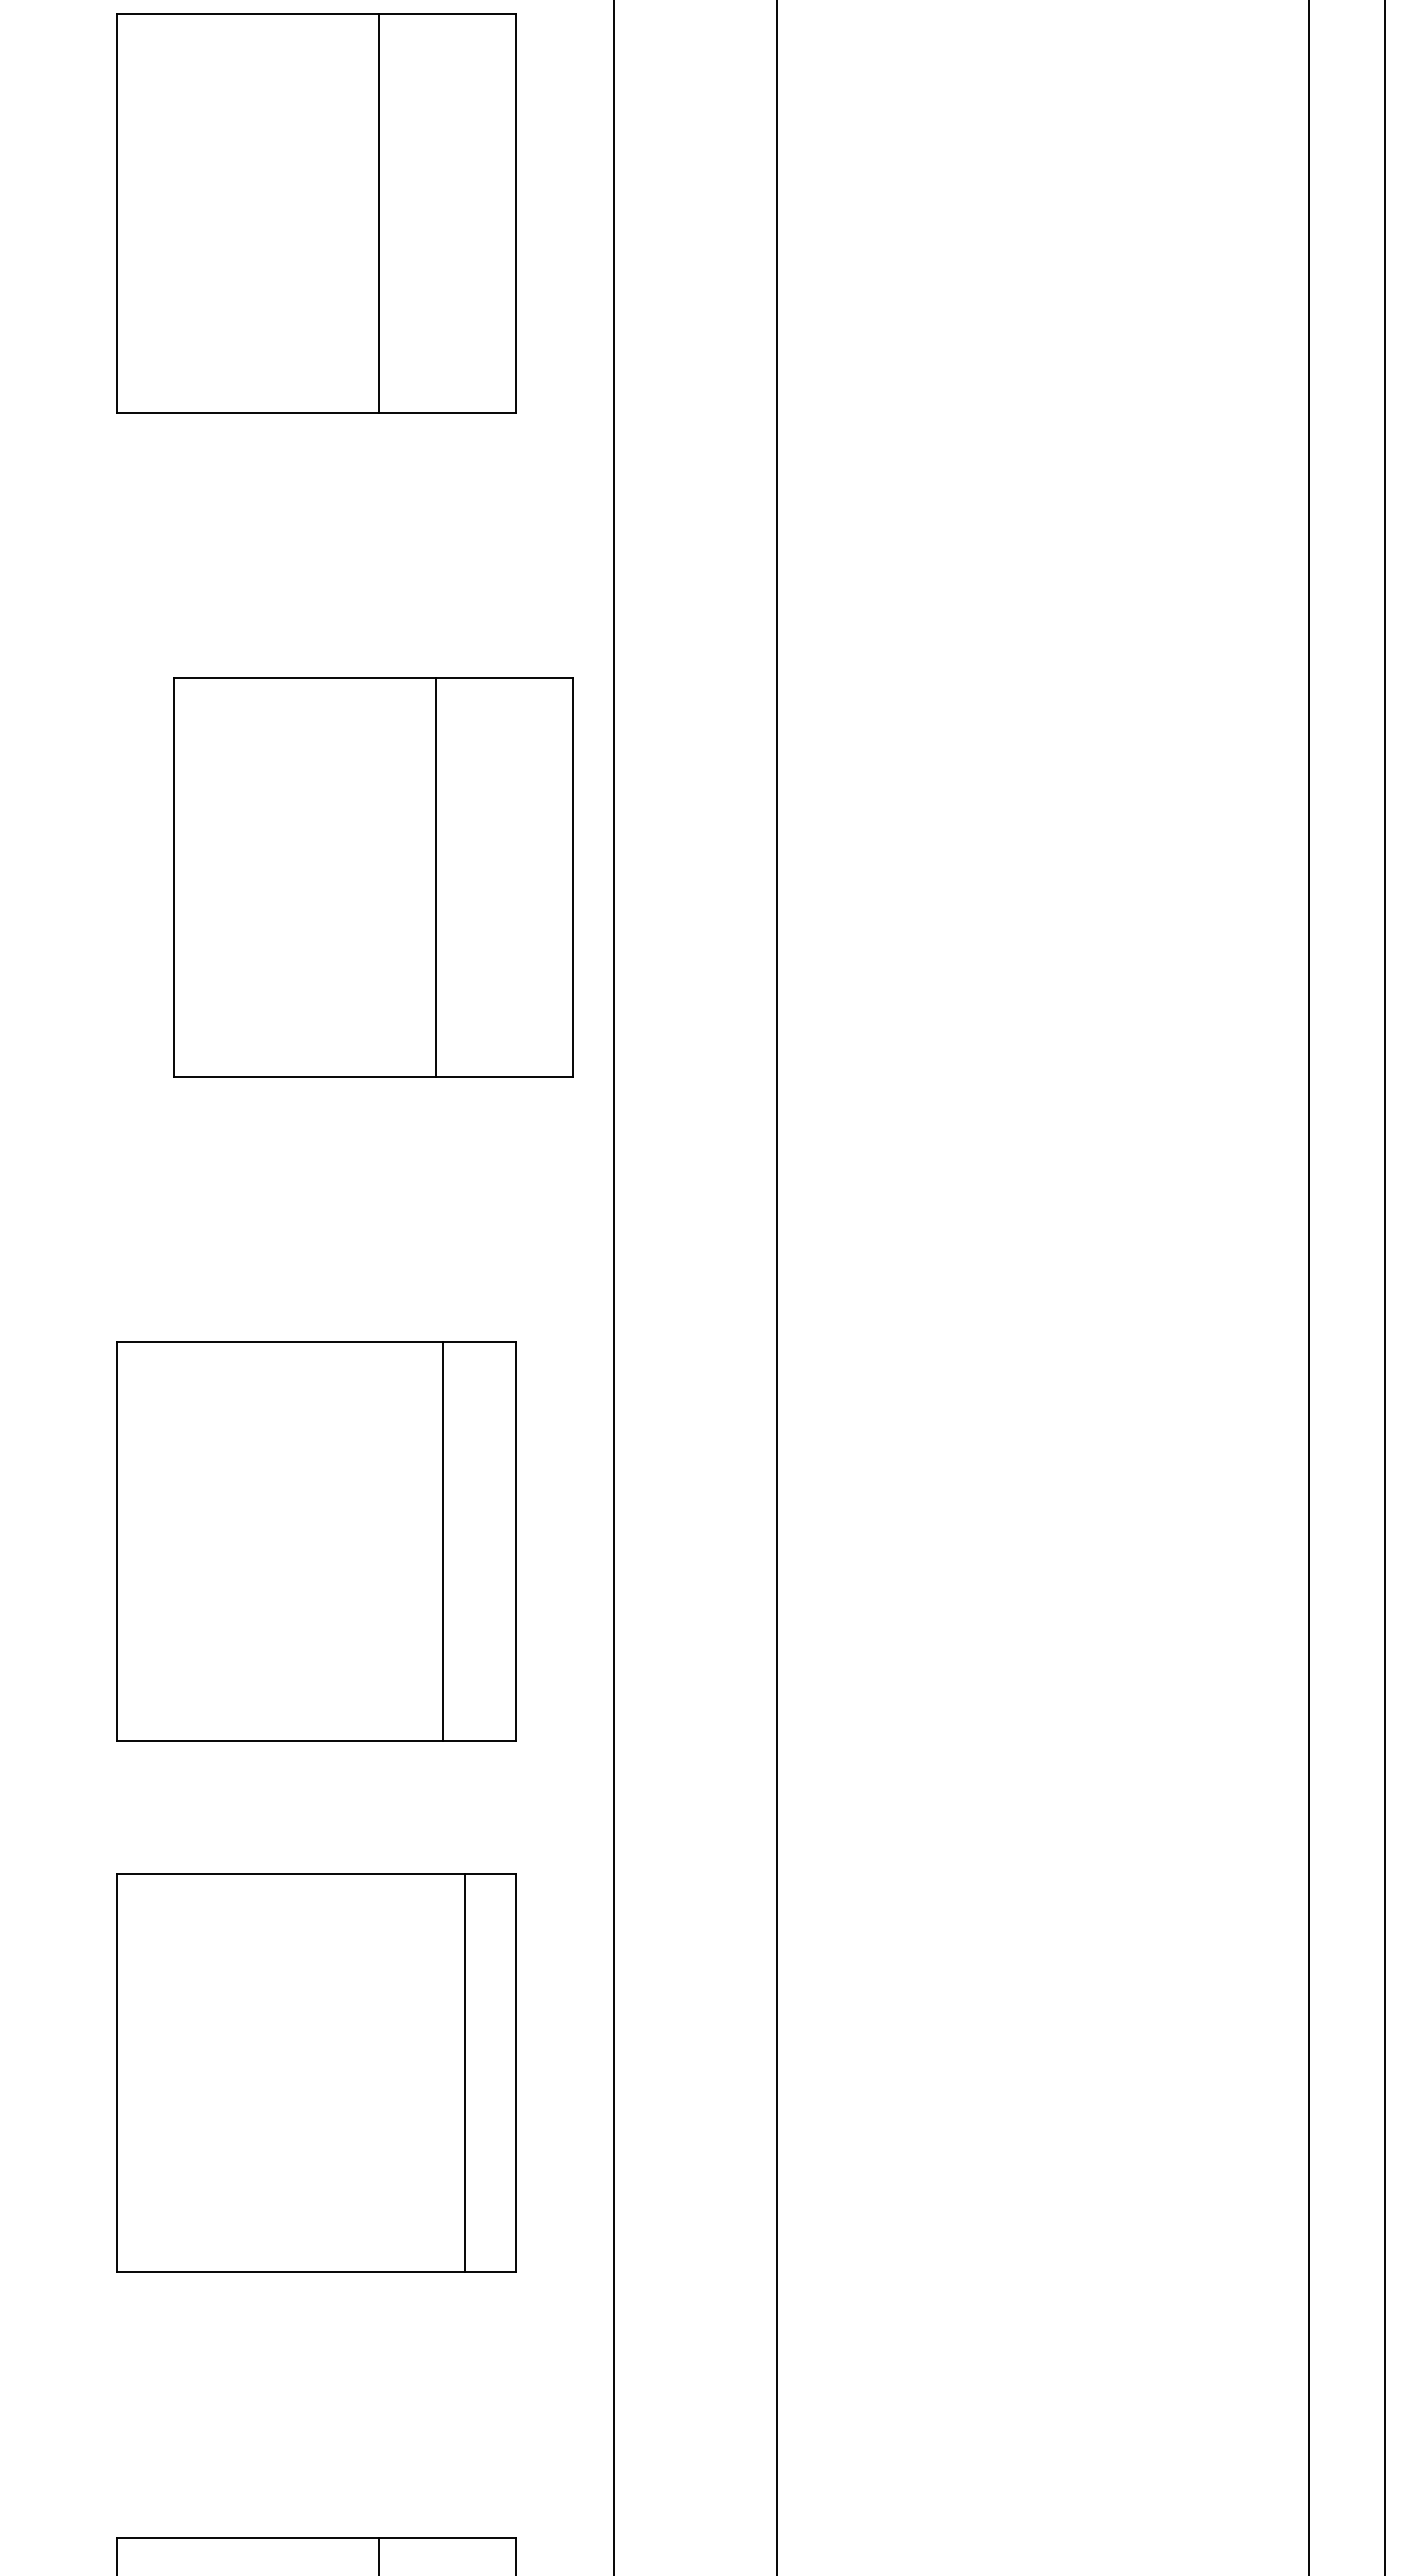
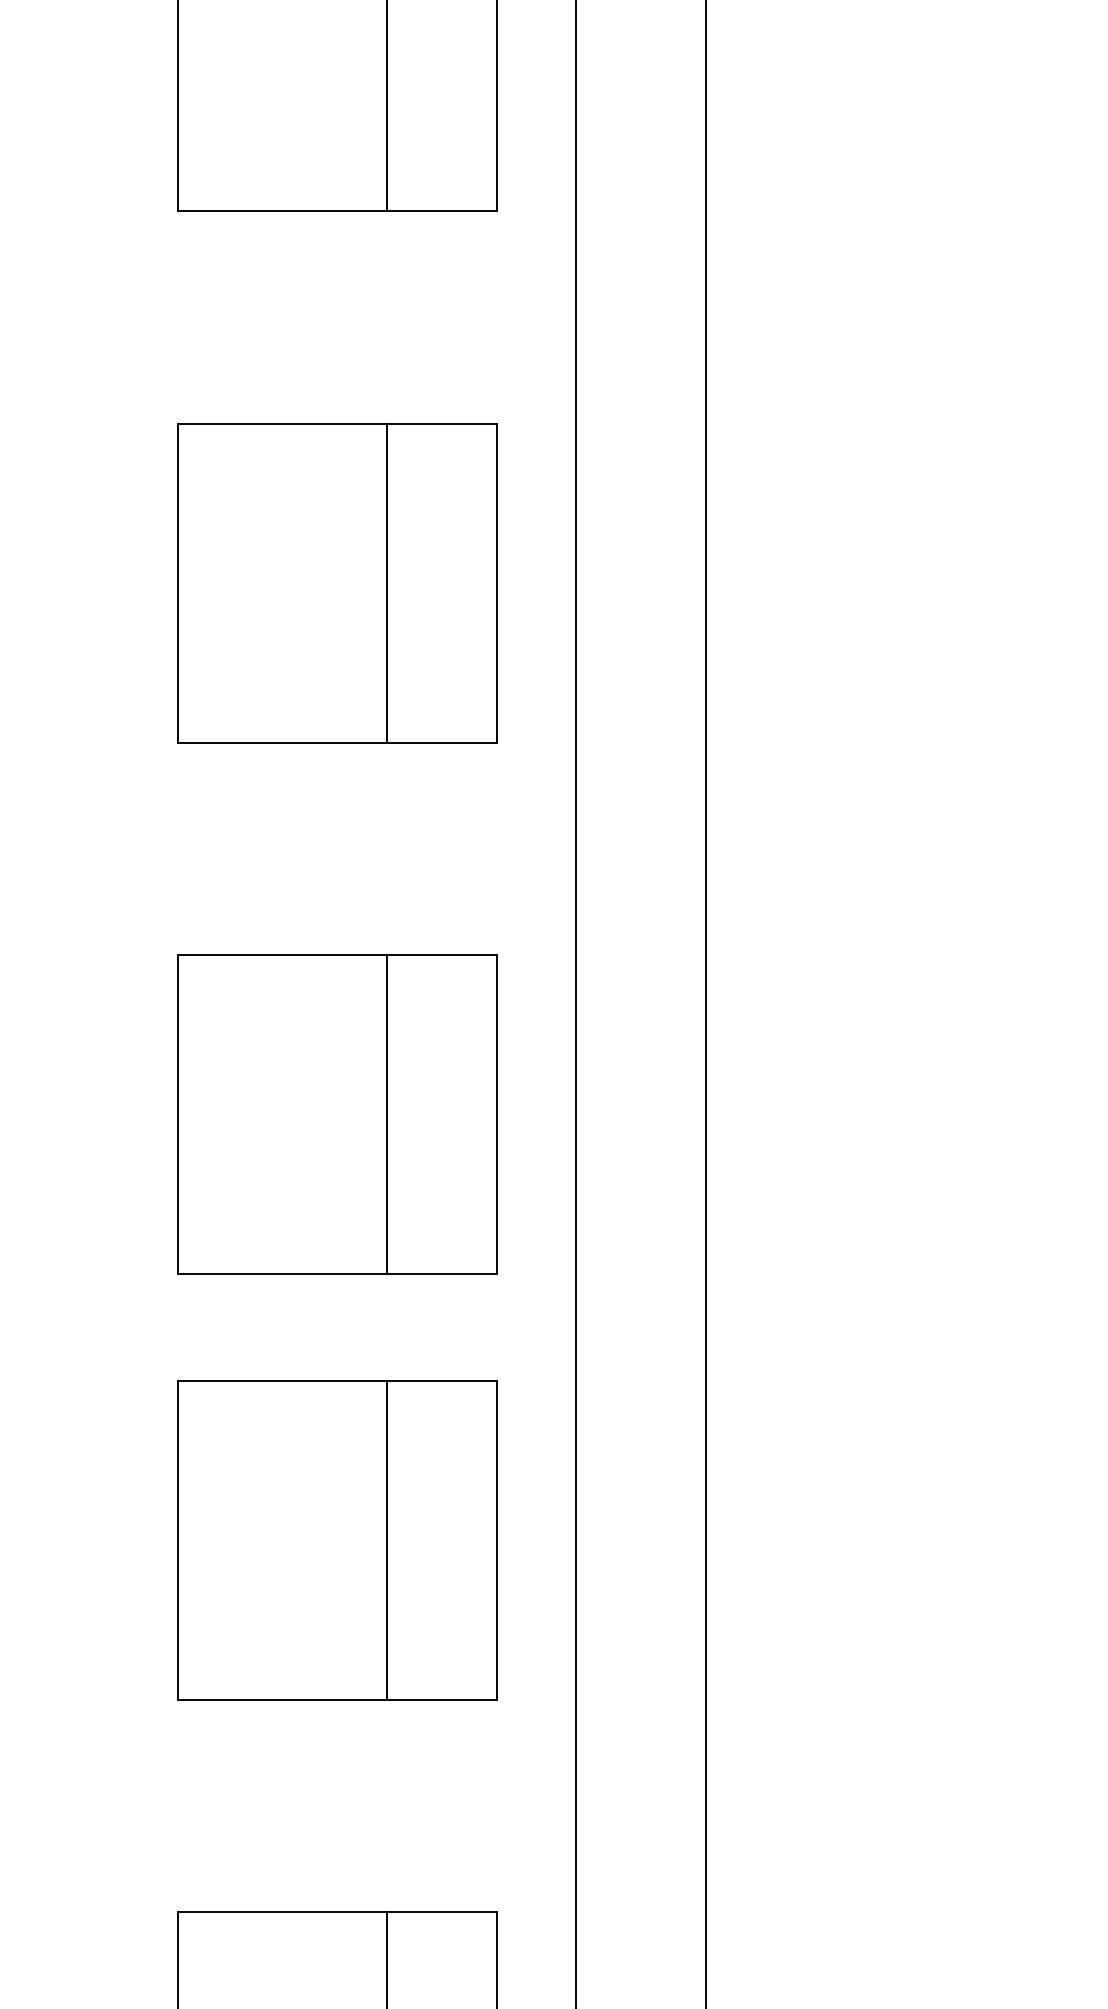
part: (373, 877) -> (337, 583), moved
line: (442, 1541) -> (387, 1114), moved
line: (464, 2072) -> (387, 1539), moved

